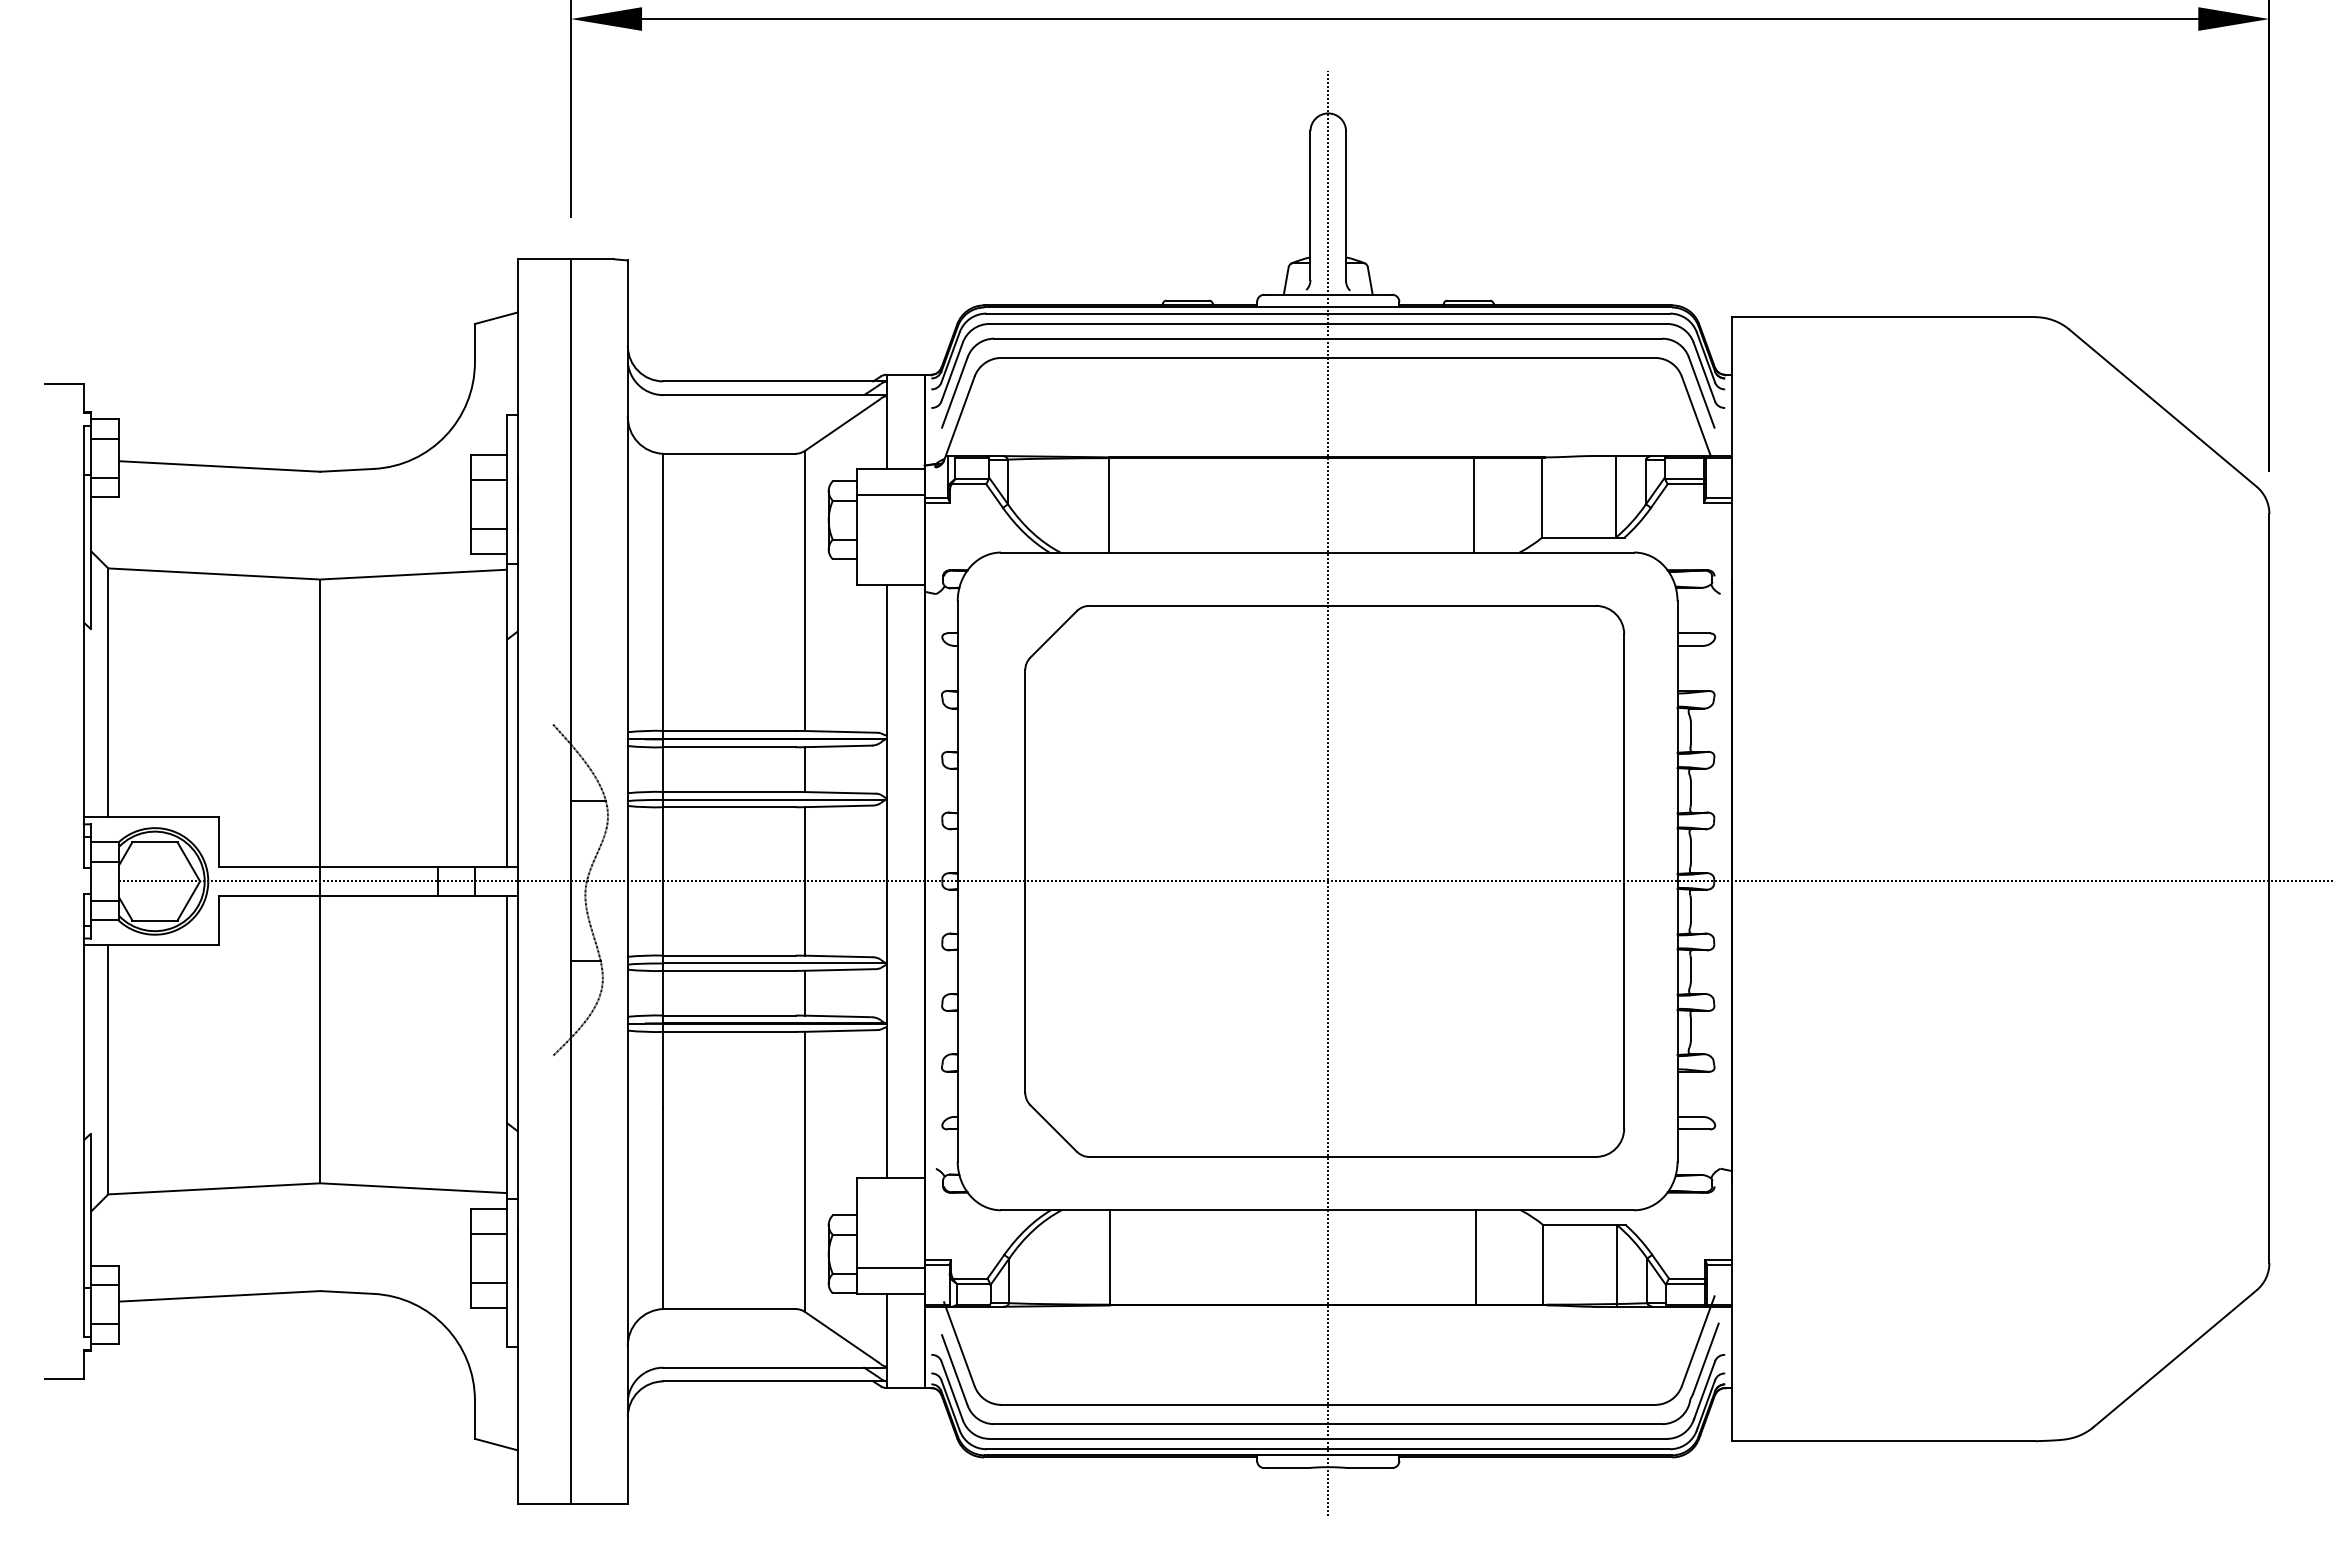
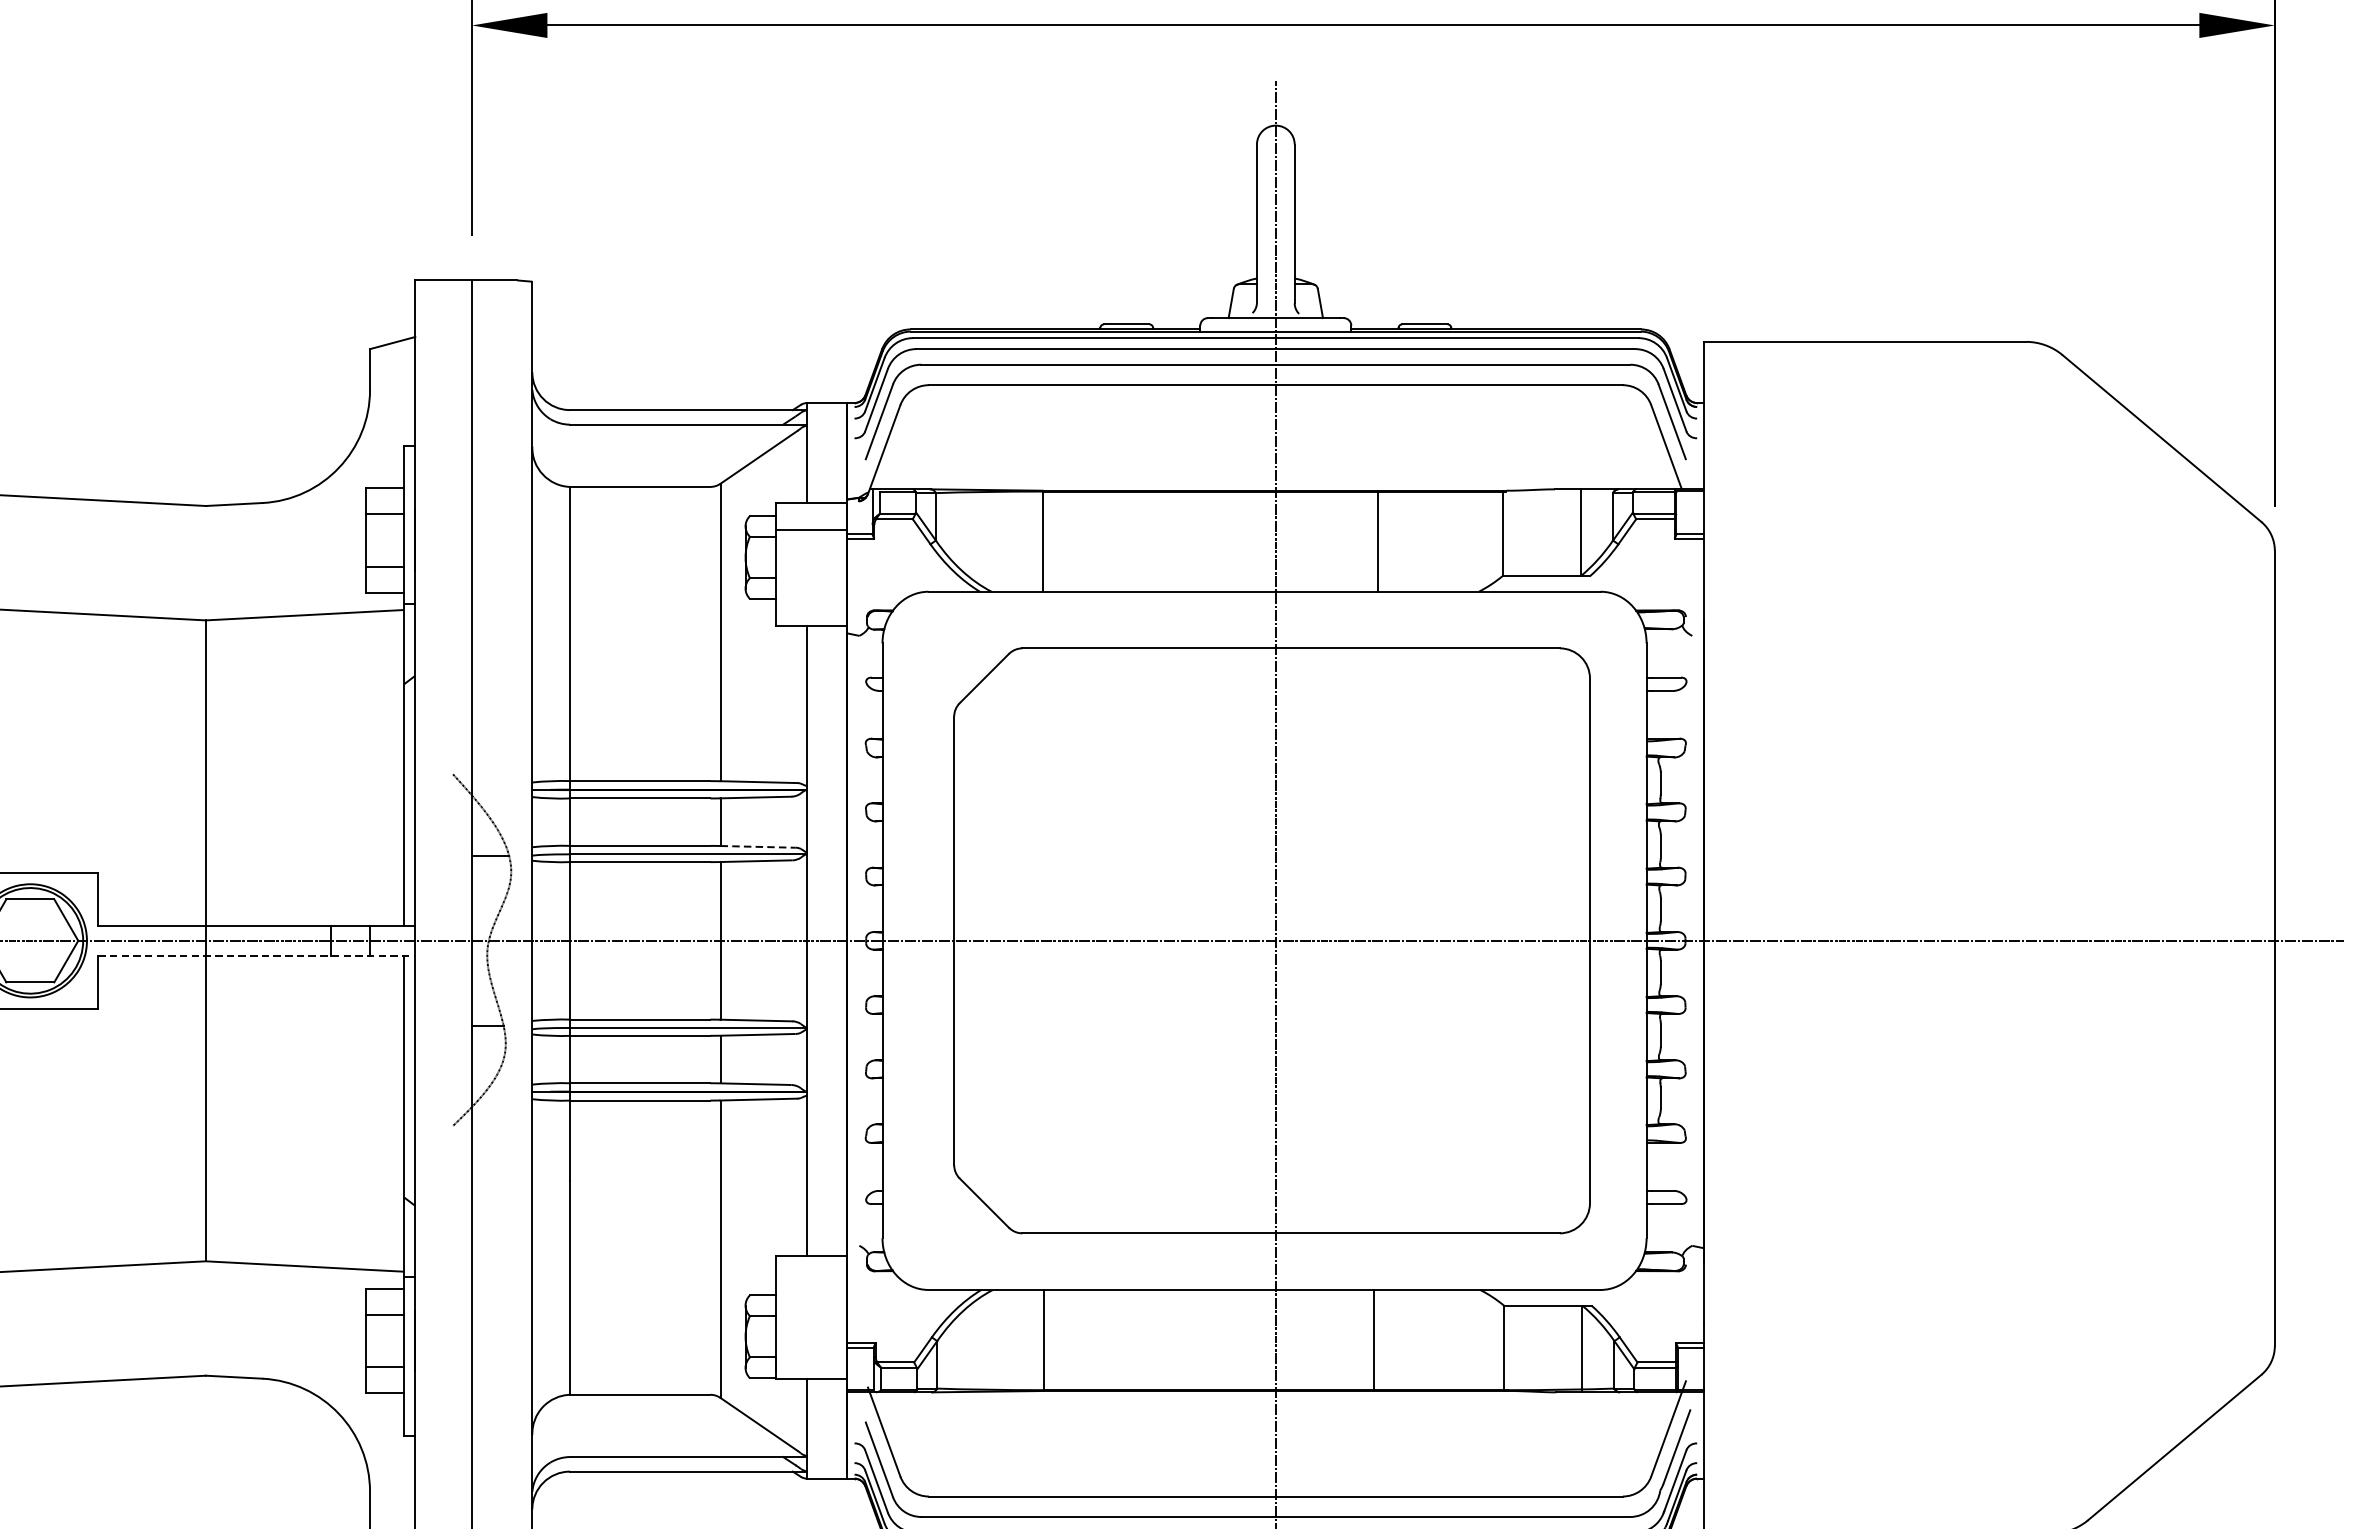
line: (1474, 504) -> (1377, 540), moved
line: (841, 792) -> (759, 846), solid -> dashed
line: (368, 895) -> (257, 955), solid -> dashed
line: (1475, 1257) -> (1373, 1340), moved
line: (890, 1268) -> (811, 1351), removed

